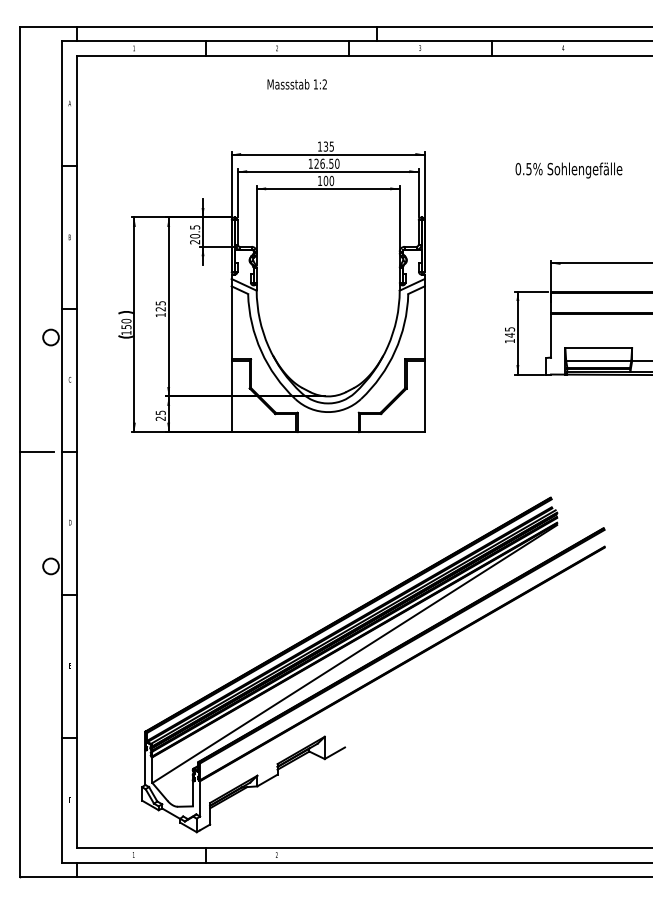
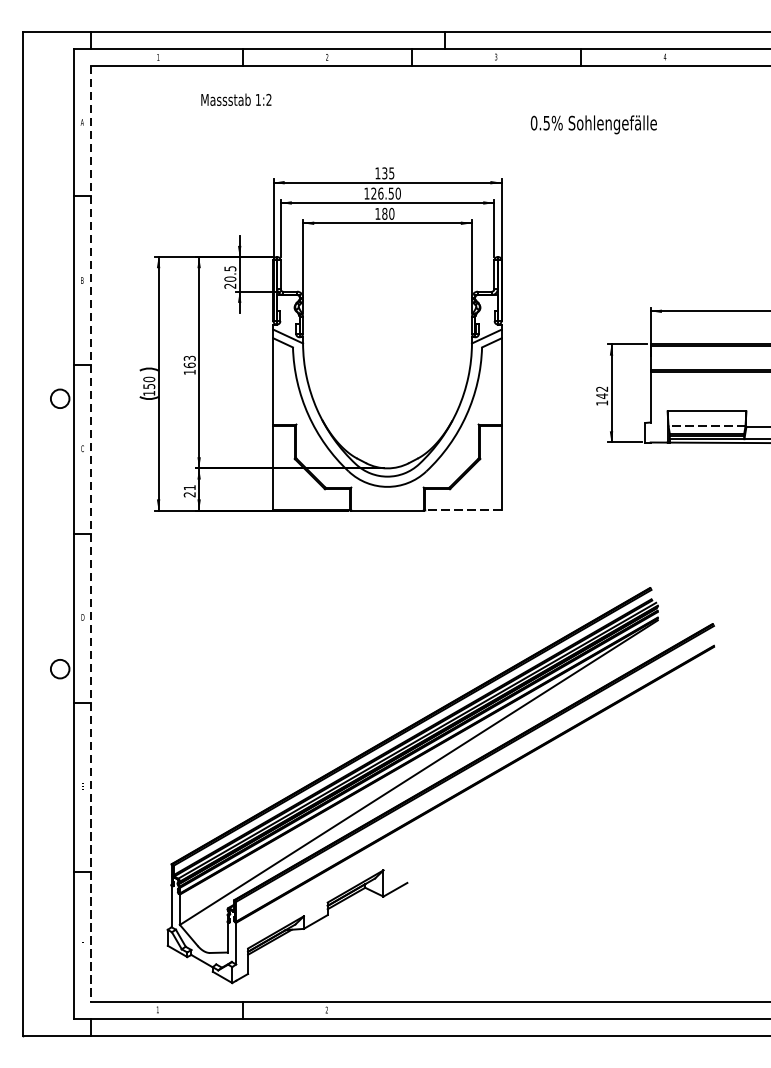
text: (296, 84) -> (235, 99), moved
text: (568, 170) -> (593, 124), moved
text: (325, 180) -> (384, 213), 100 -> 180
text: (160, 306) -> (189, 362), 125 -> 163
text: (509, 329) -> (601, 389), 145 -> 142
line: (598, 360) -> (706, 425), solid -> dashed
text: (160, 412) -> (189, 487), 25 -> 21
line: (391, 432) -> (462, 510), solid -> dashed
line: (36, 452) -> (43, 534), removed
line: (76, 452) -> (90, 534), solid -> dashed

